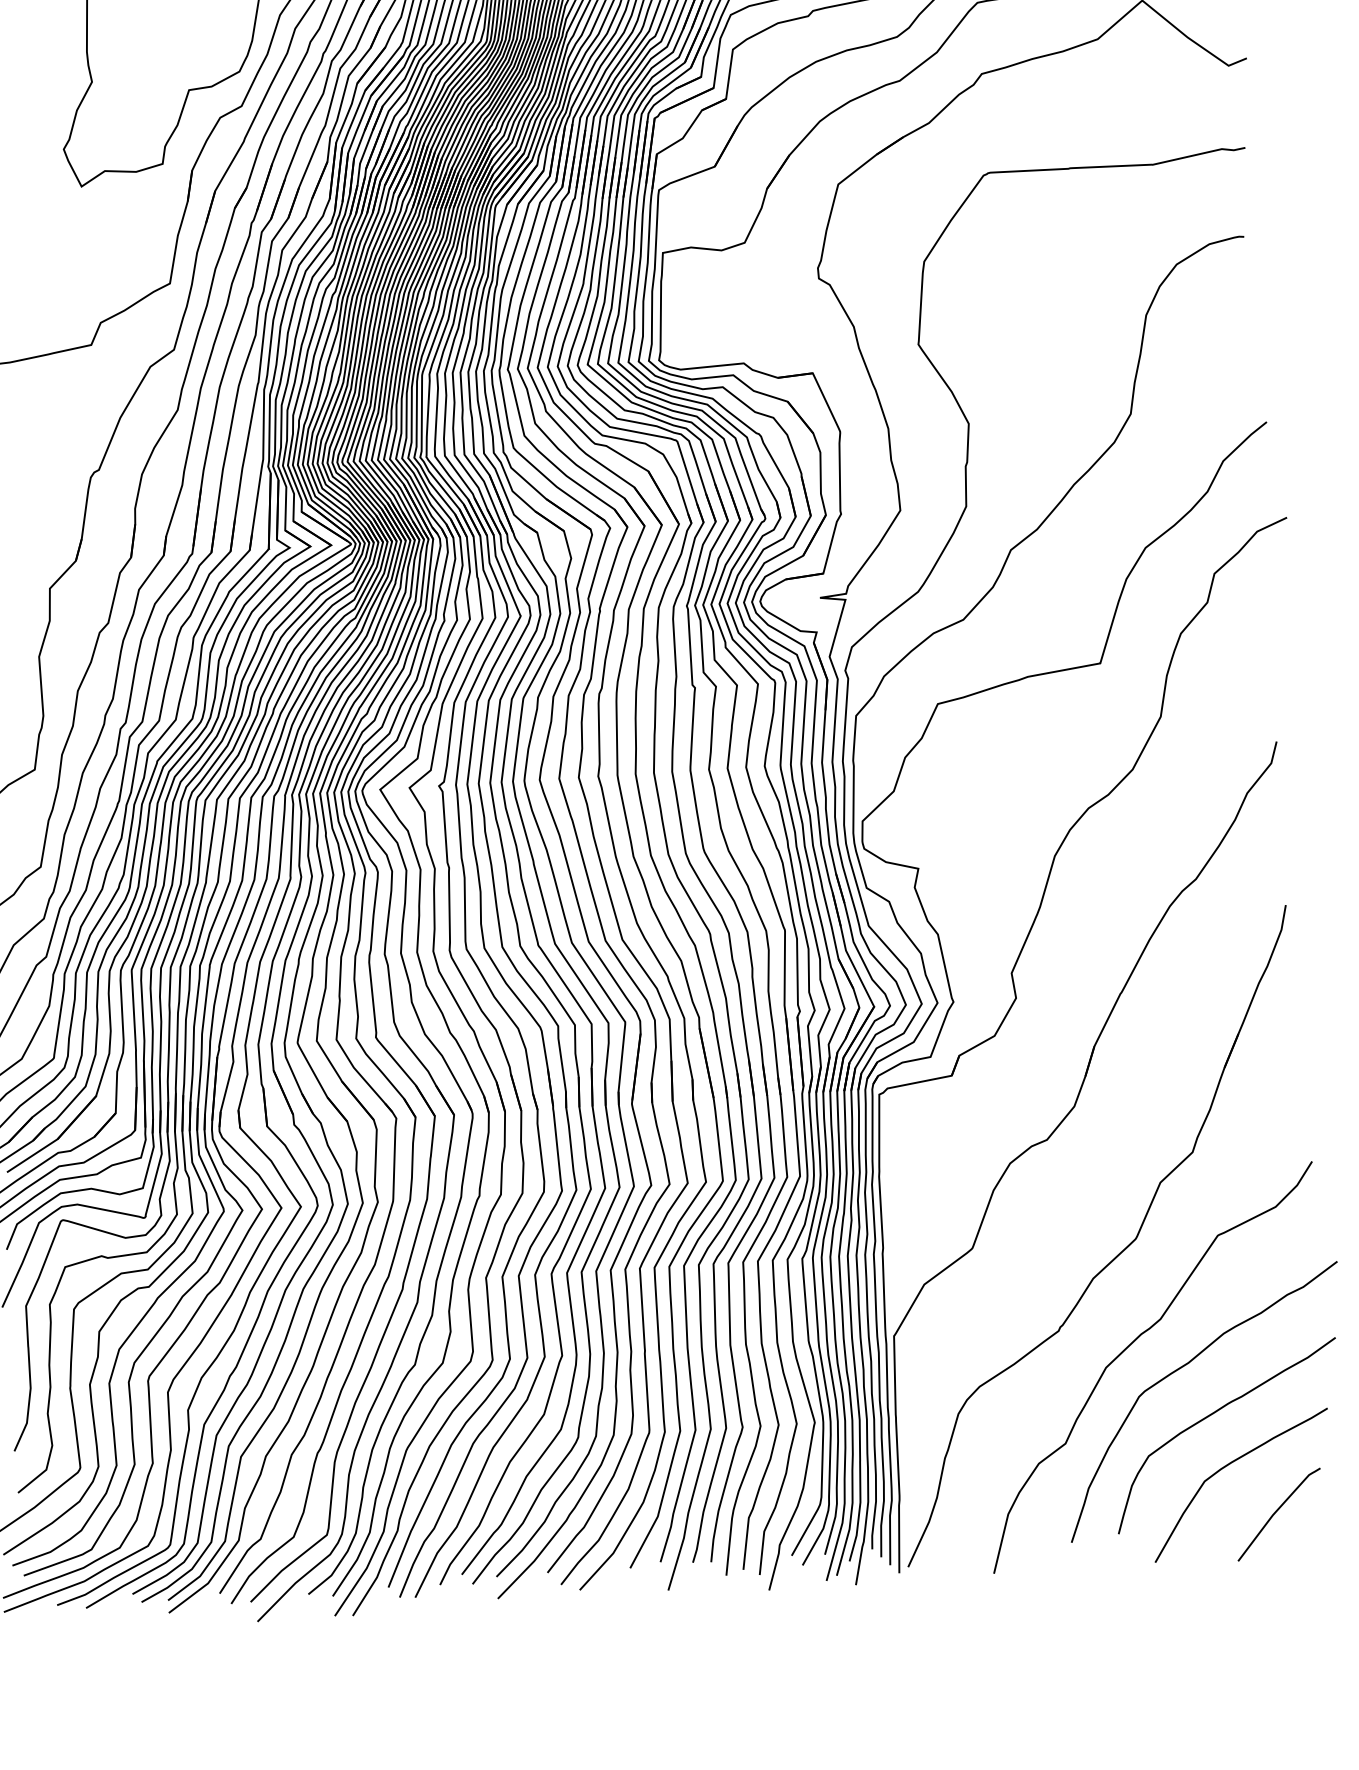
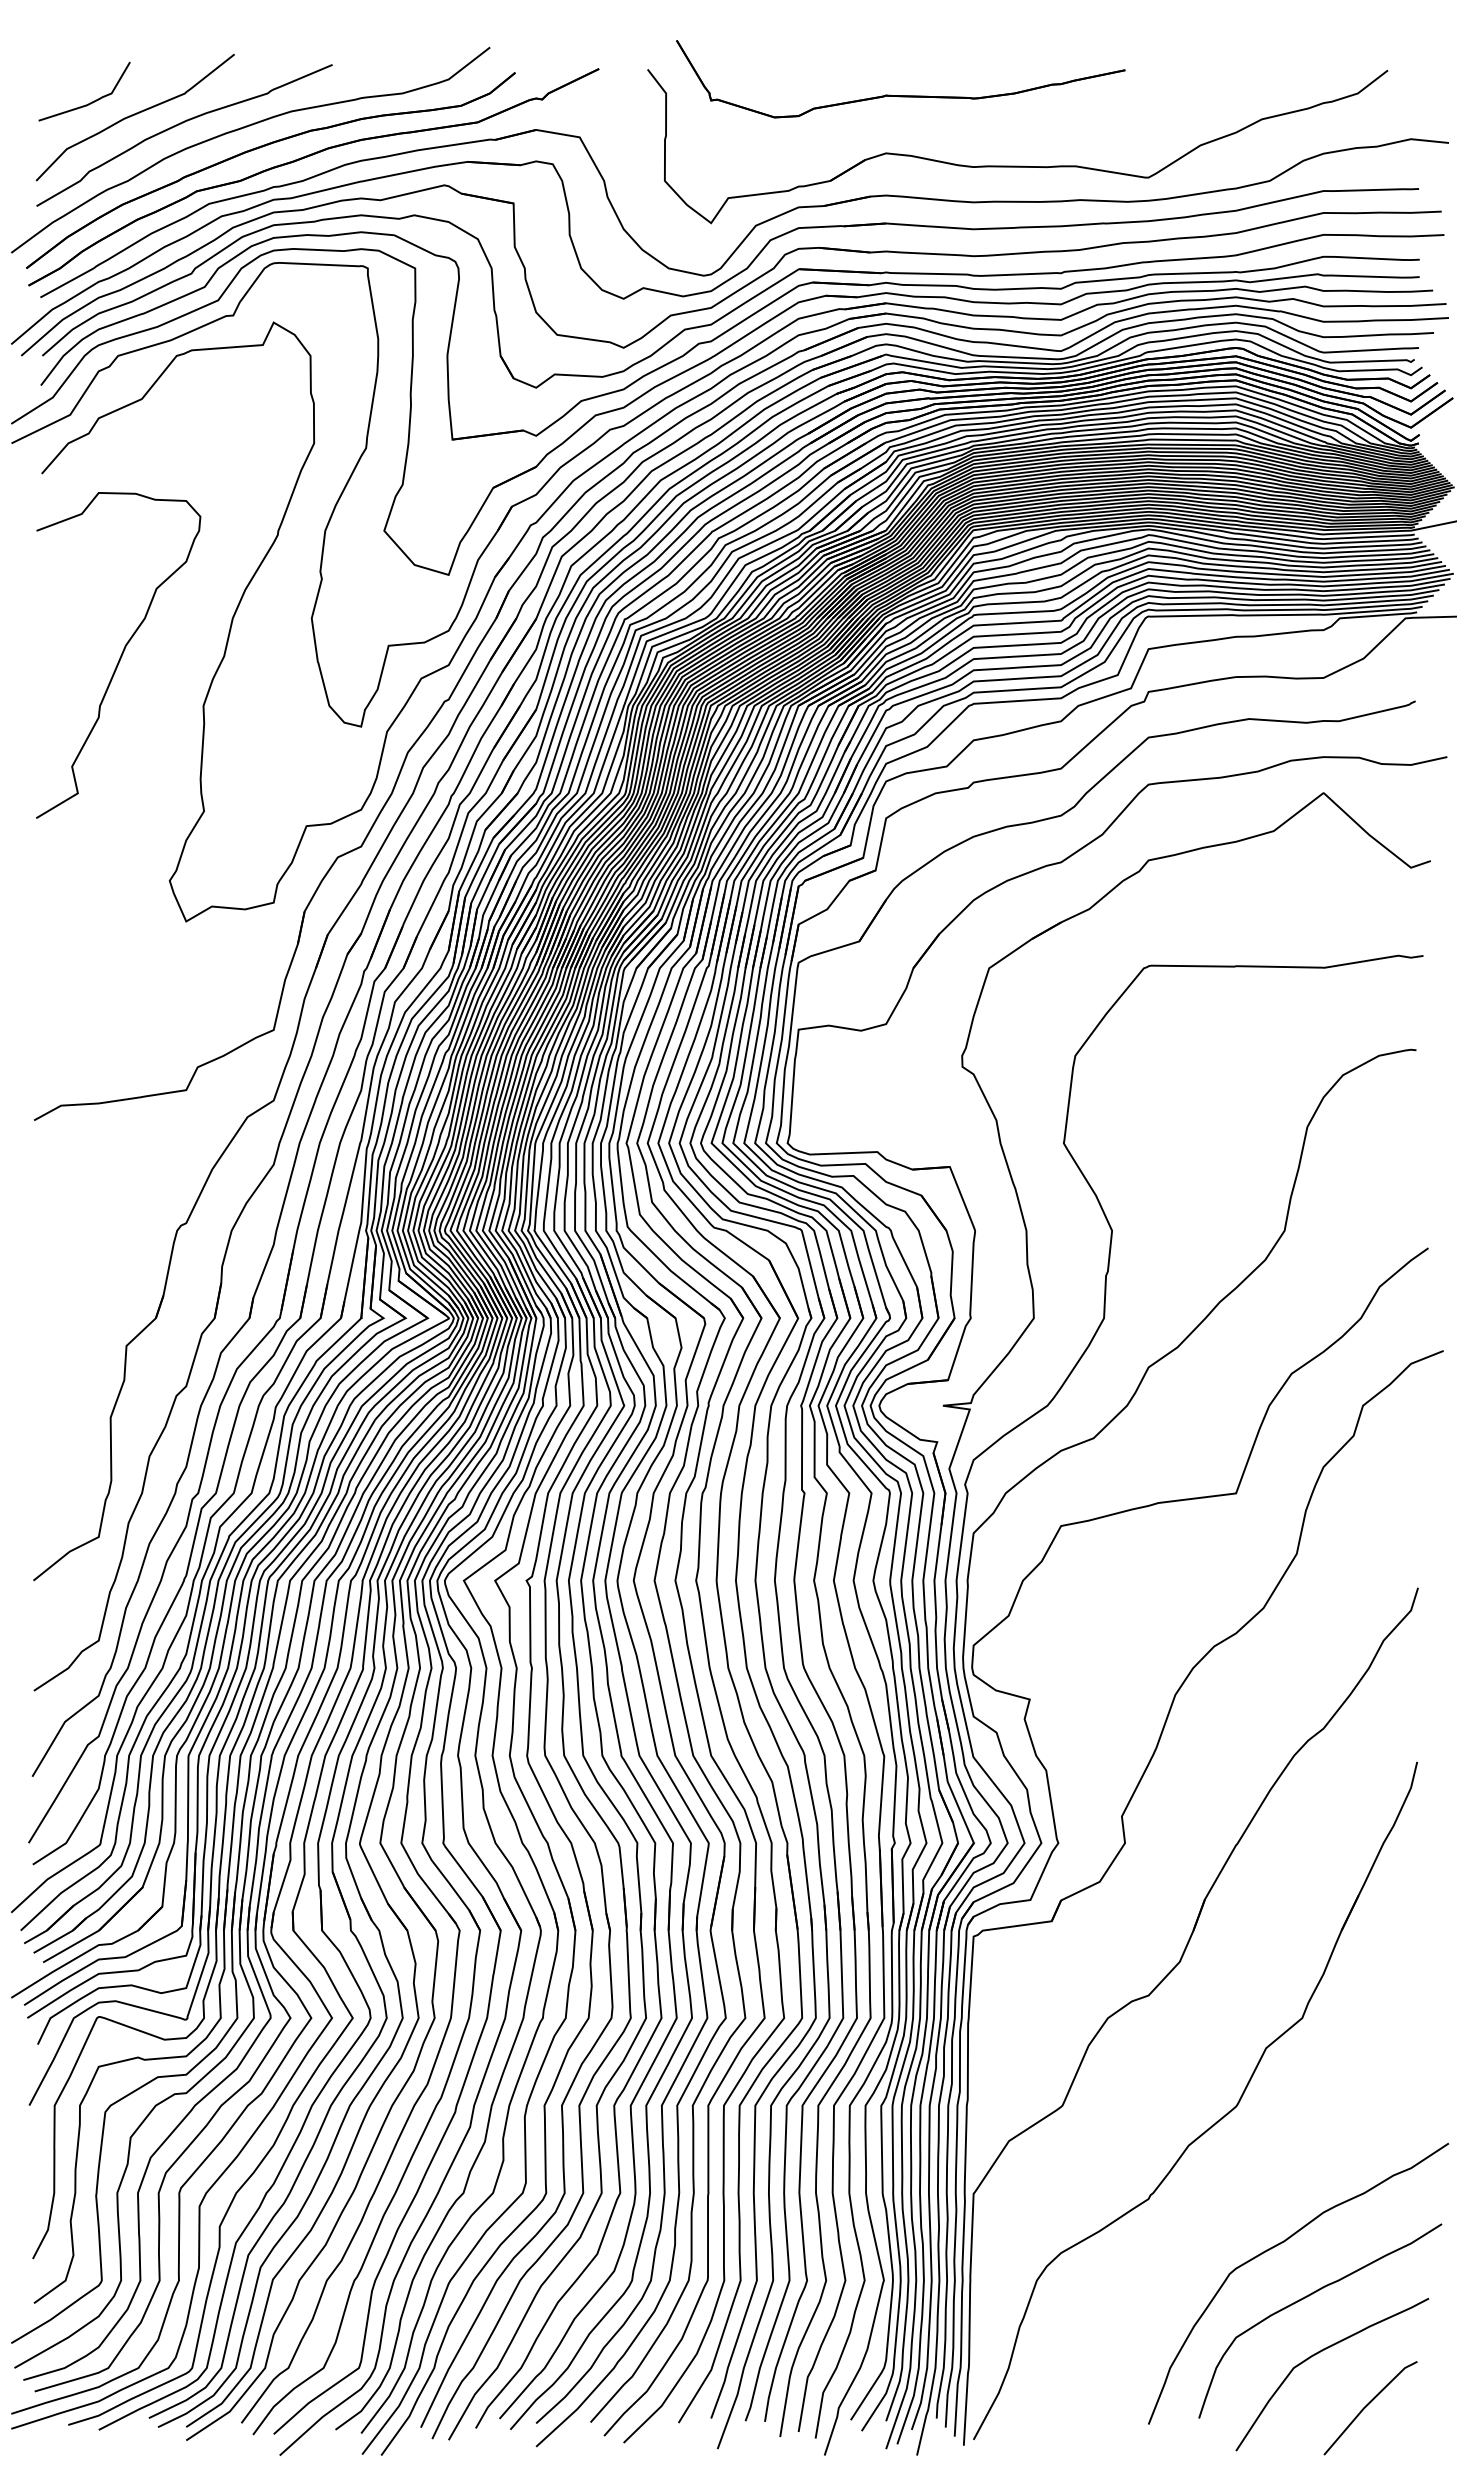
curve: (1132, 1343) -> (1226, 2217), removed

